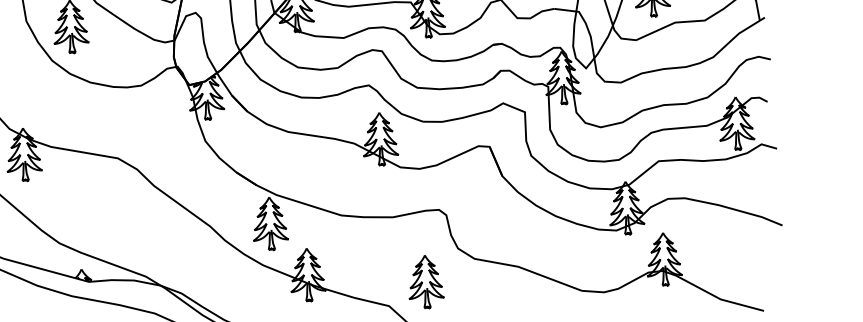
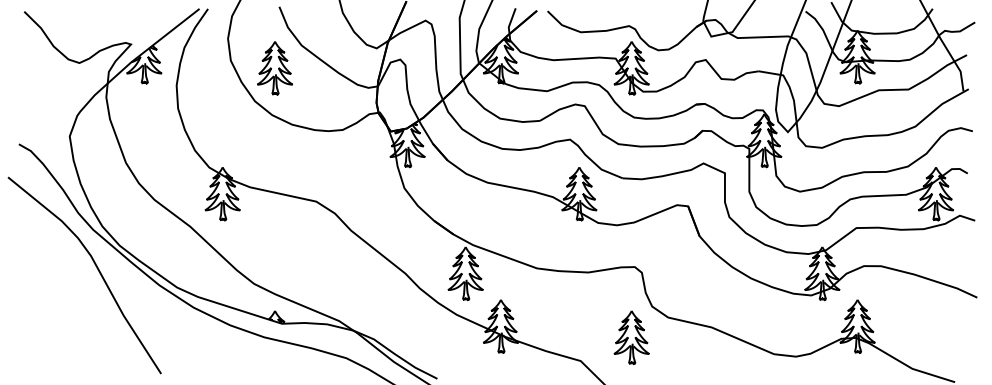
part: (425, 281) -> (631, 337), moved

